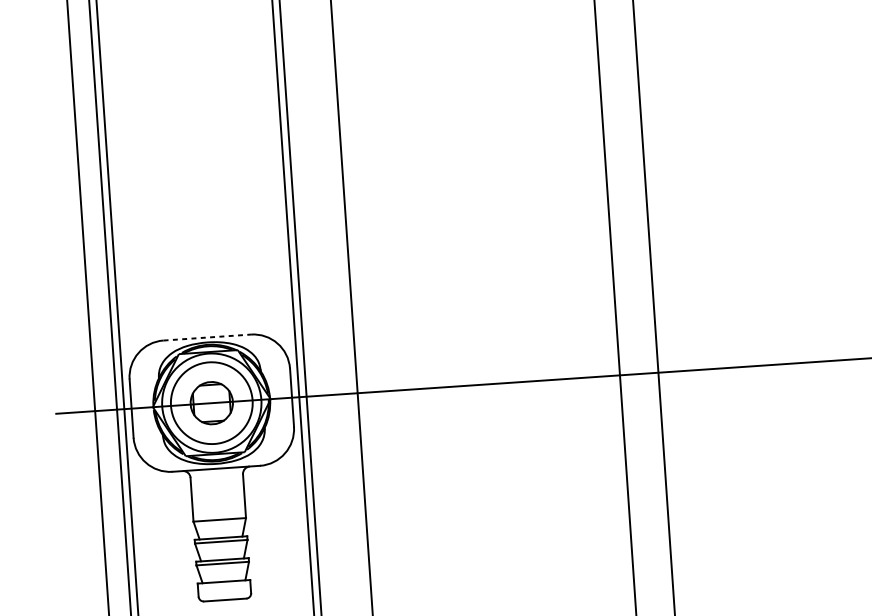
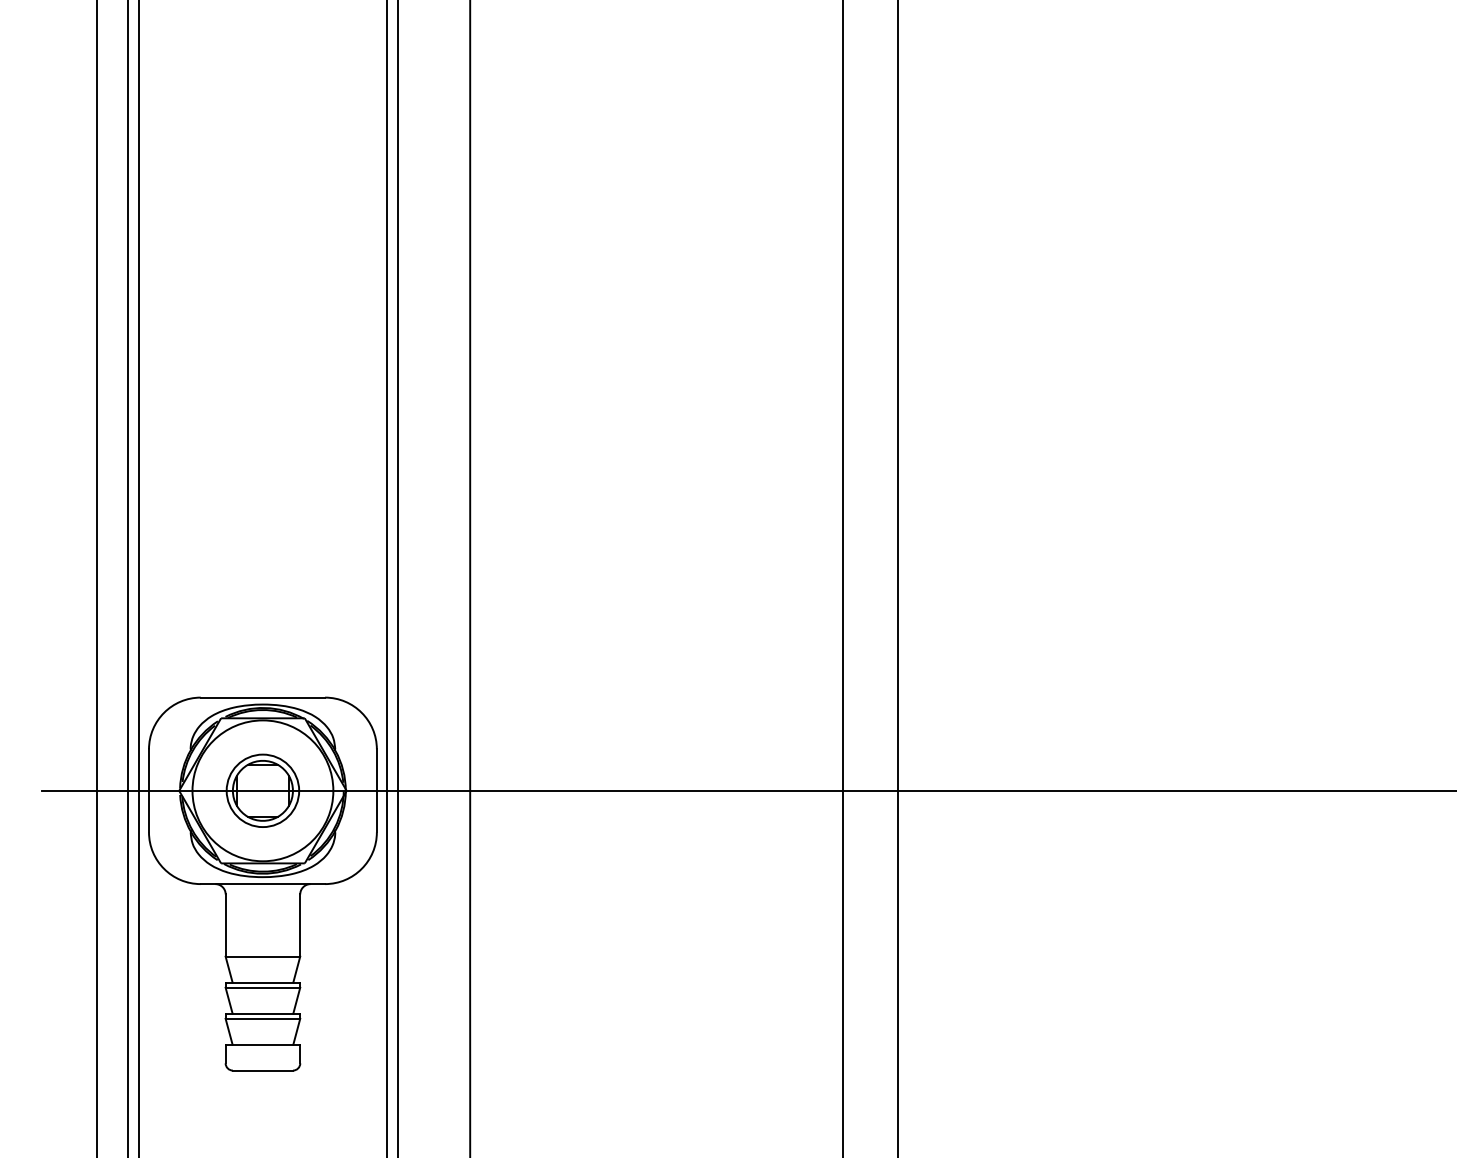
line: (207, 337) -> (263, 697), dashed -> solid
circle: (211, 402) -> (262, 790), size x0.62

